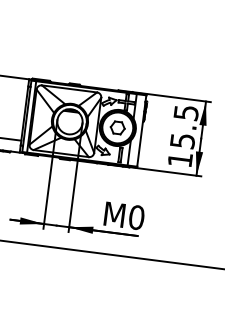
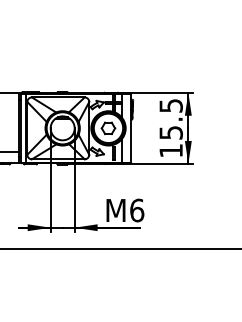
text: (137, 217) -> (137, 210), M0 -> M6

